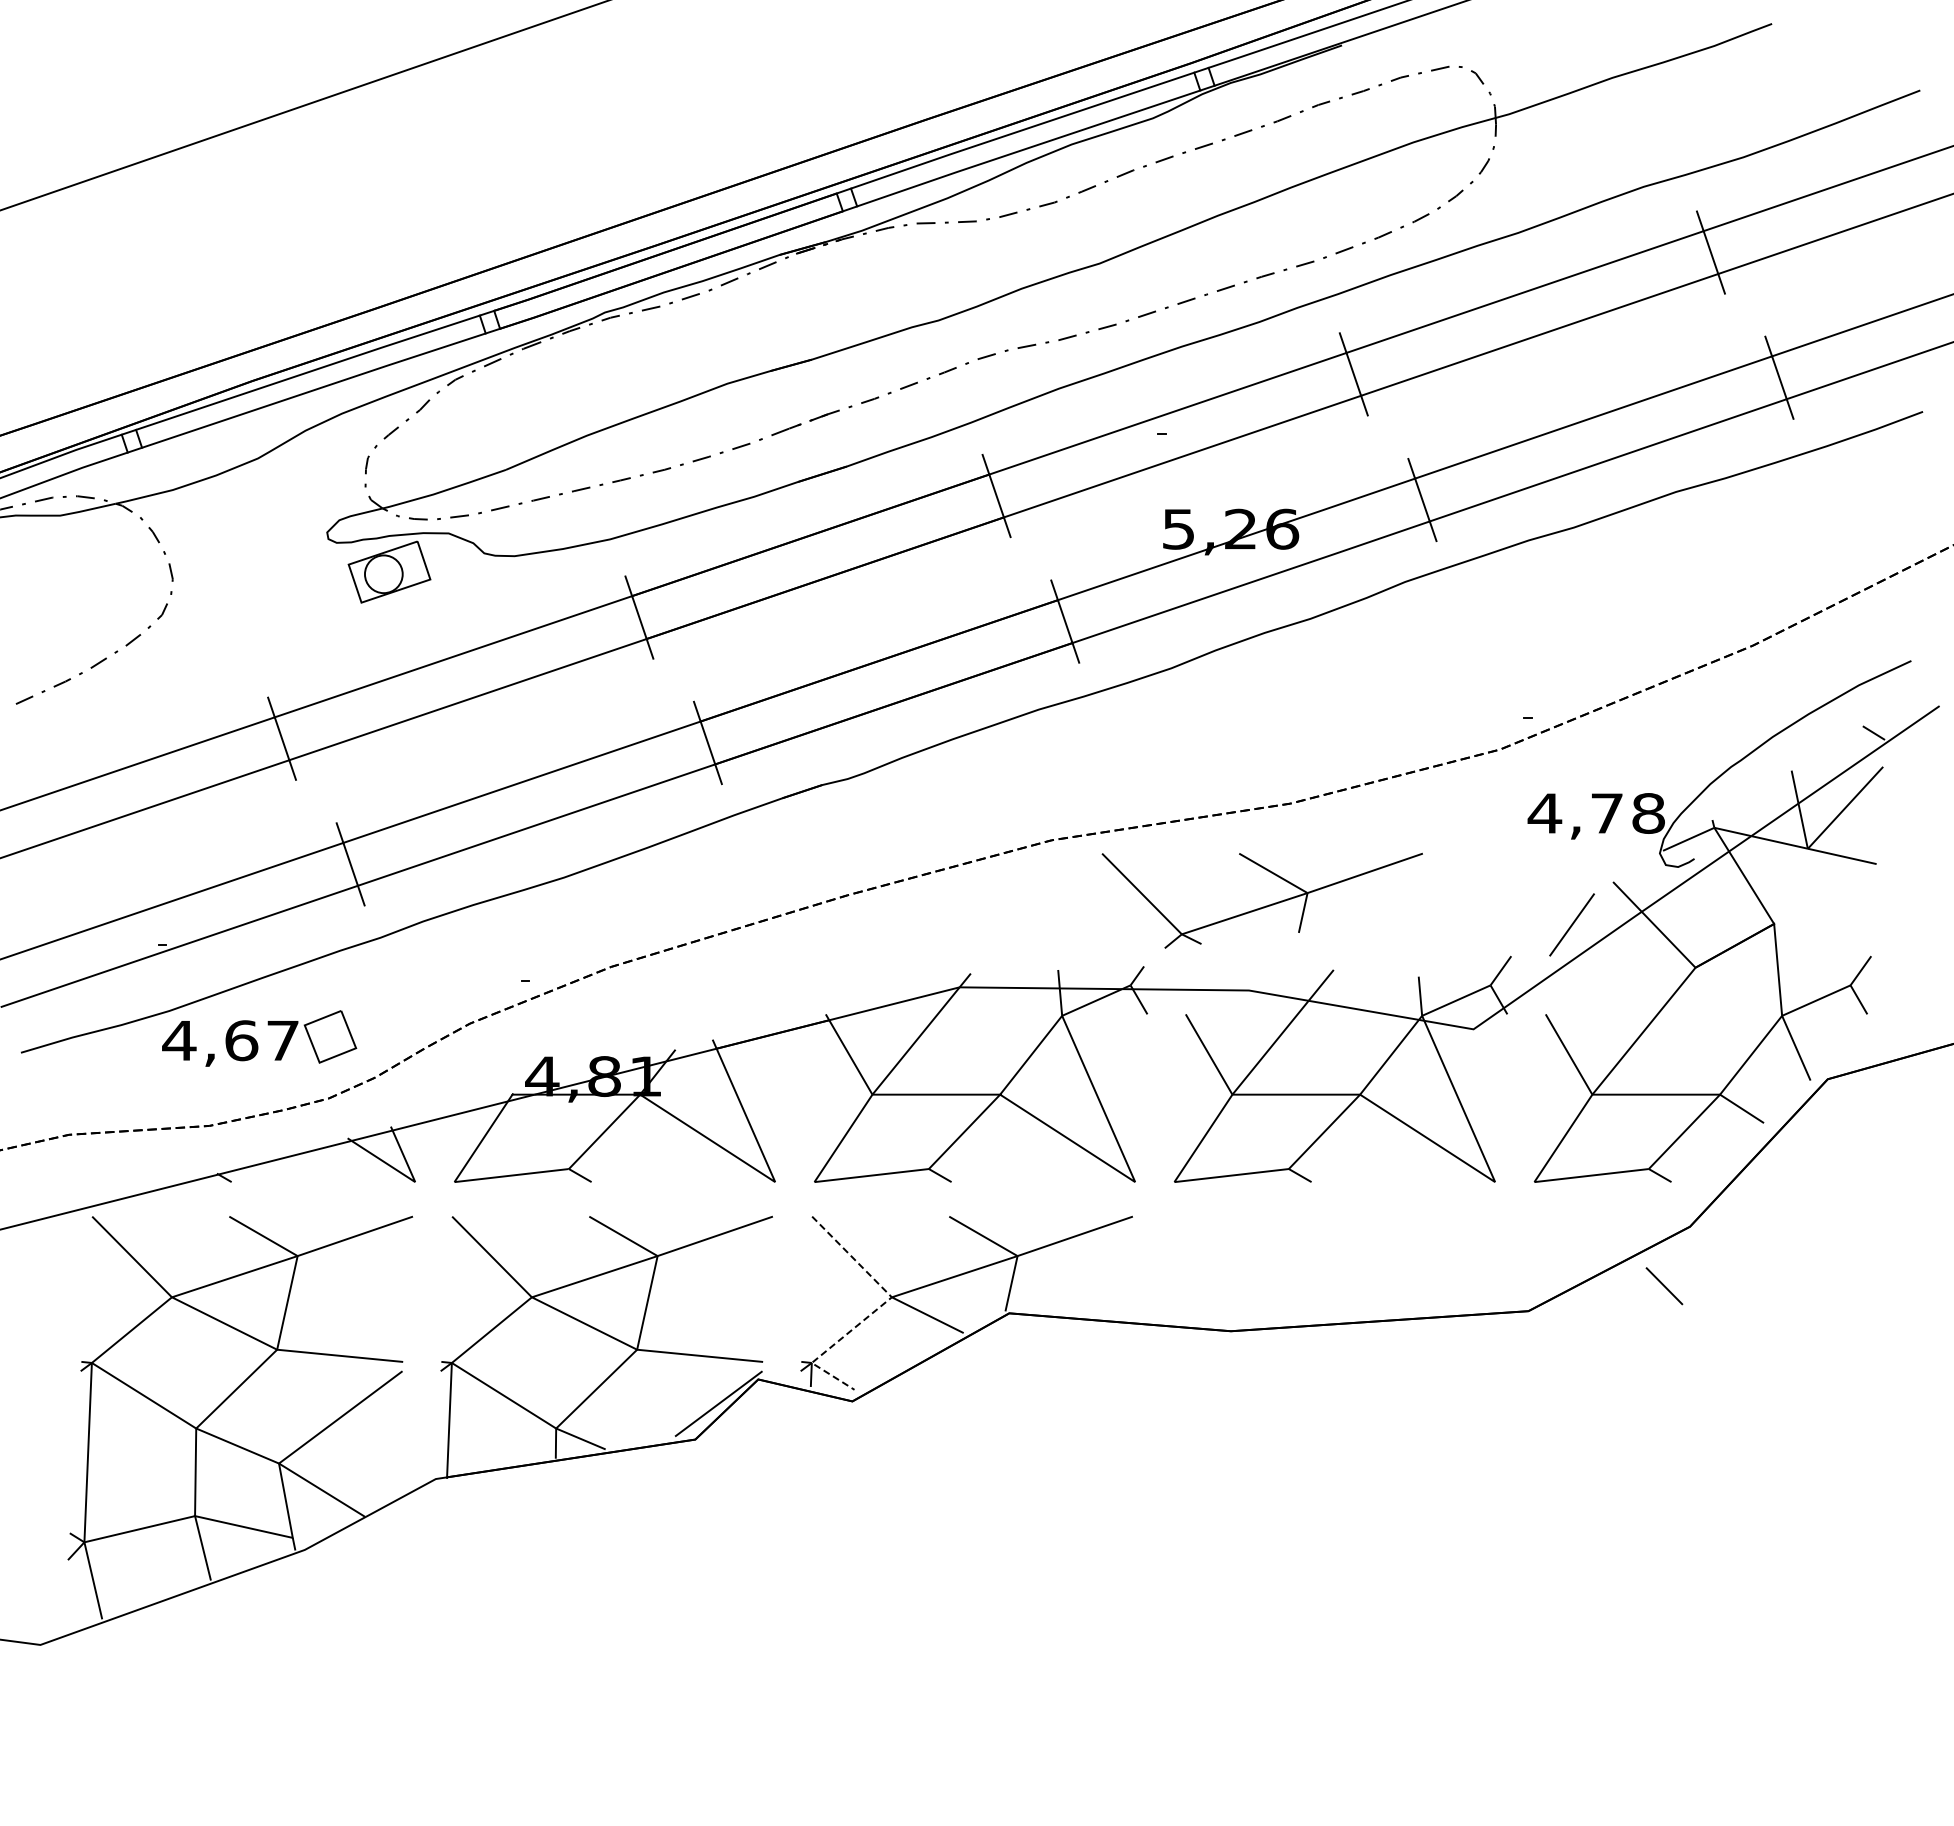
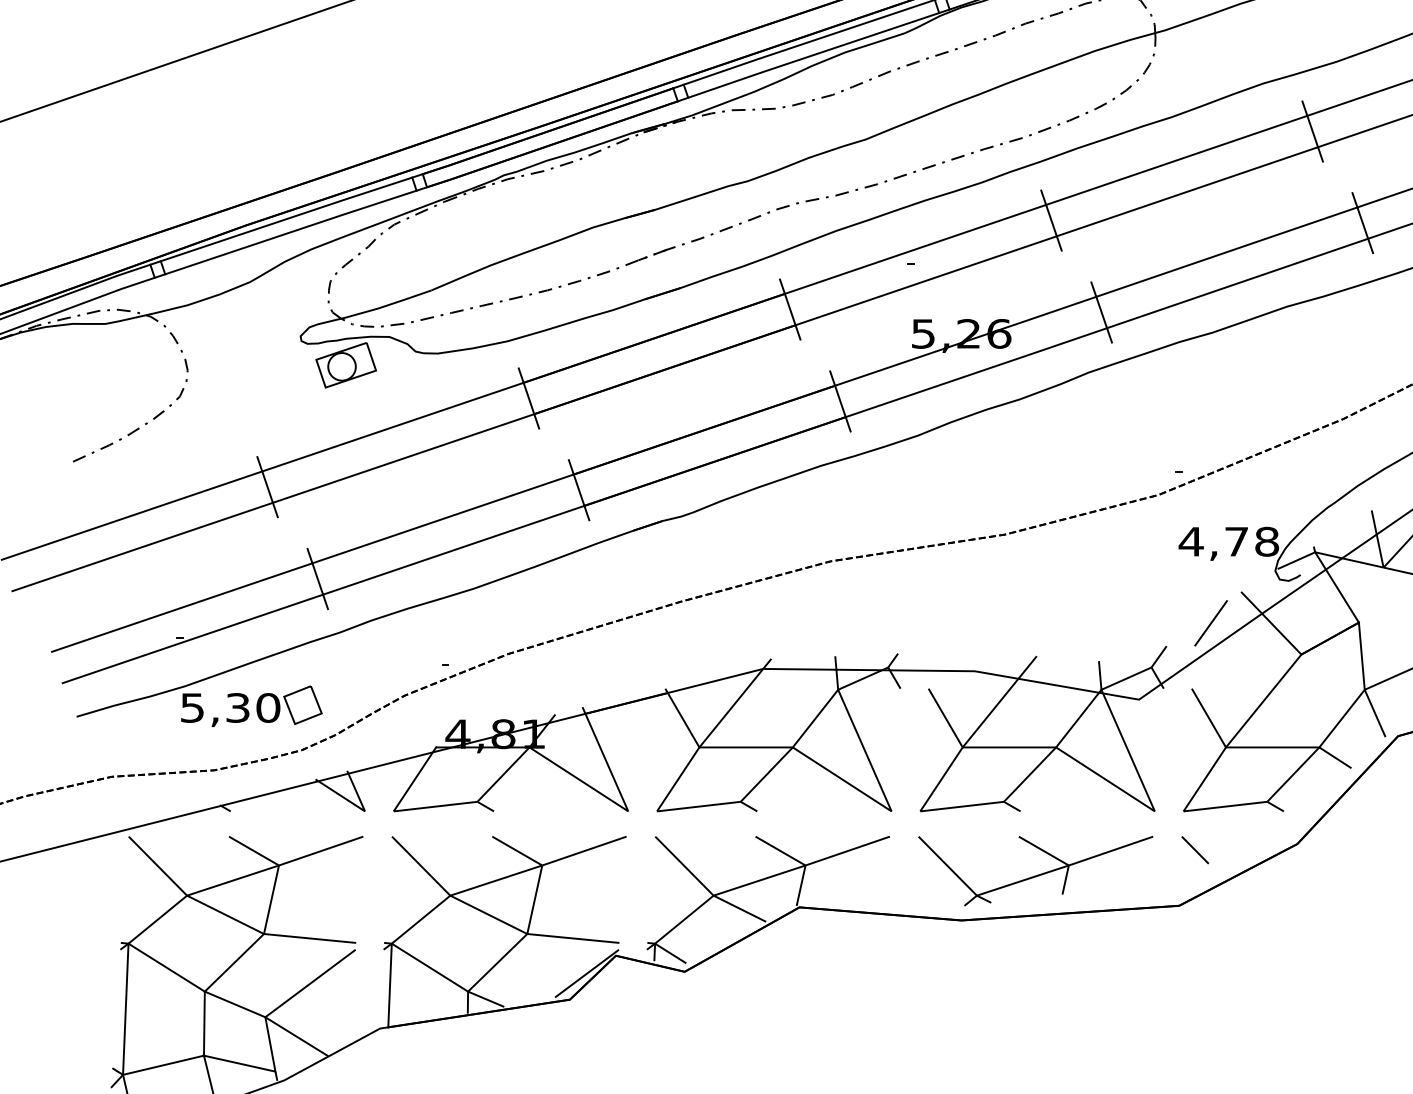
part: (1262, 906) -> (1035, 875), moved
text: (230, 1040) -> (229, 707), 4,67 -> 5,30
line: (1664, 1286) -> (1195, 850), moved
line: (875, 1310) -> (701, 905), dashed -> solid

